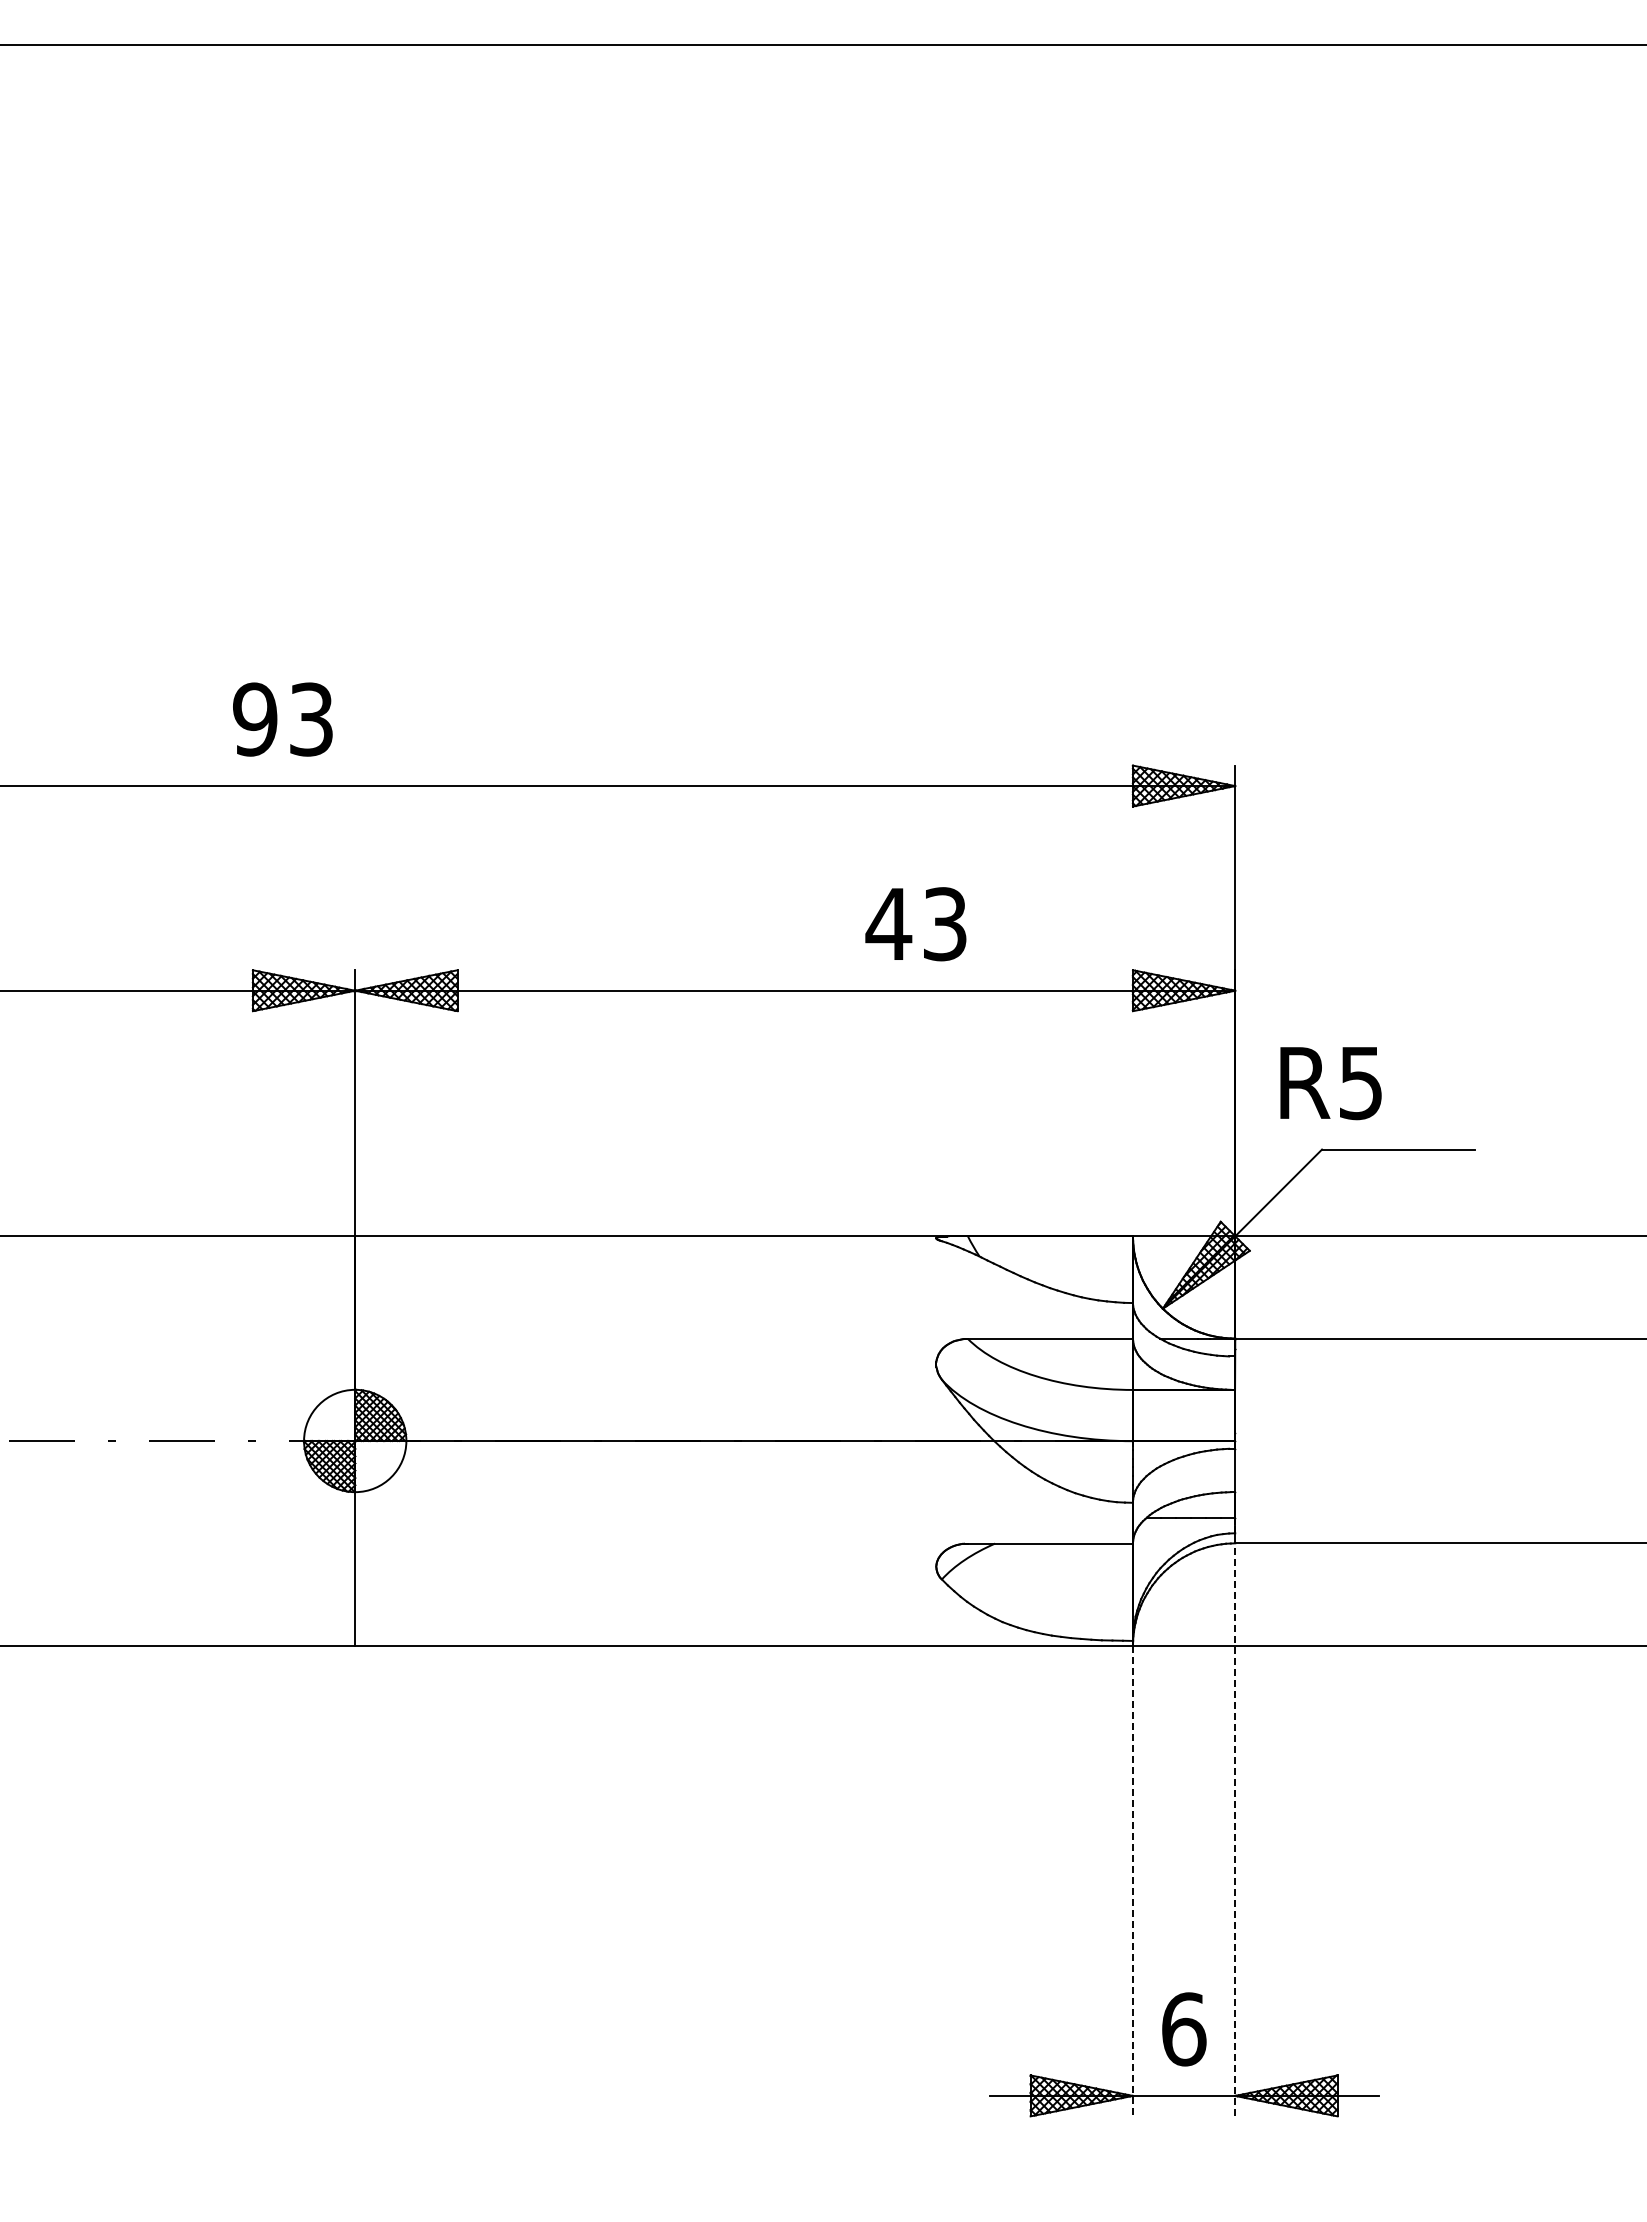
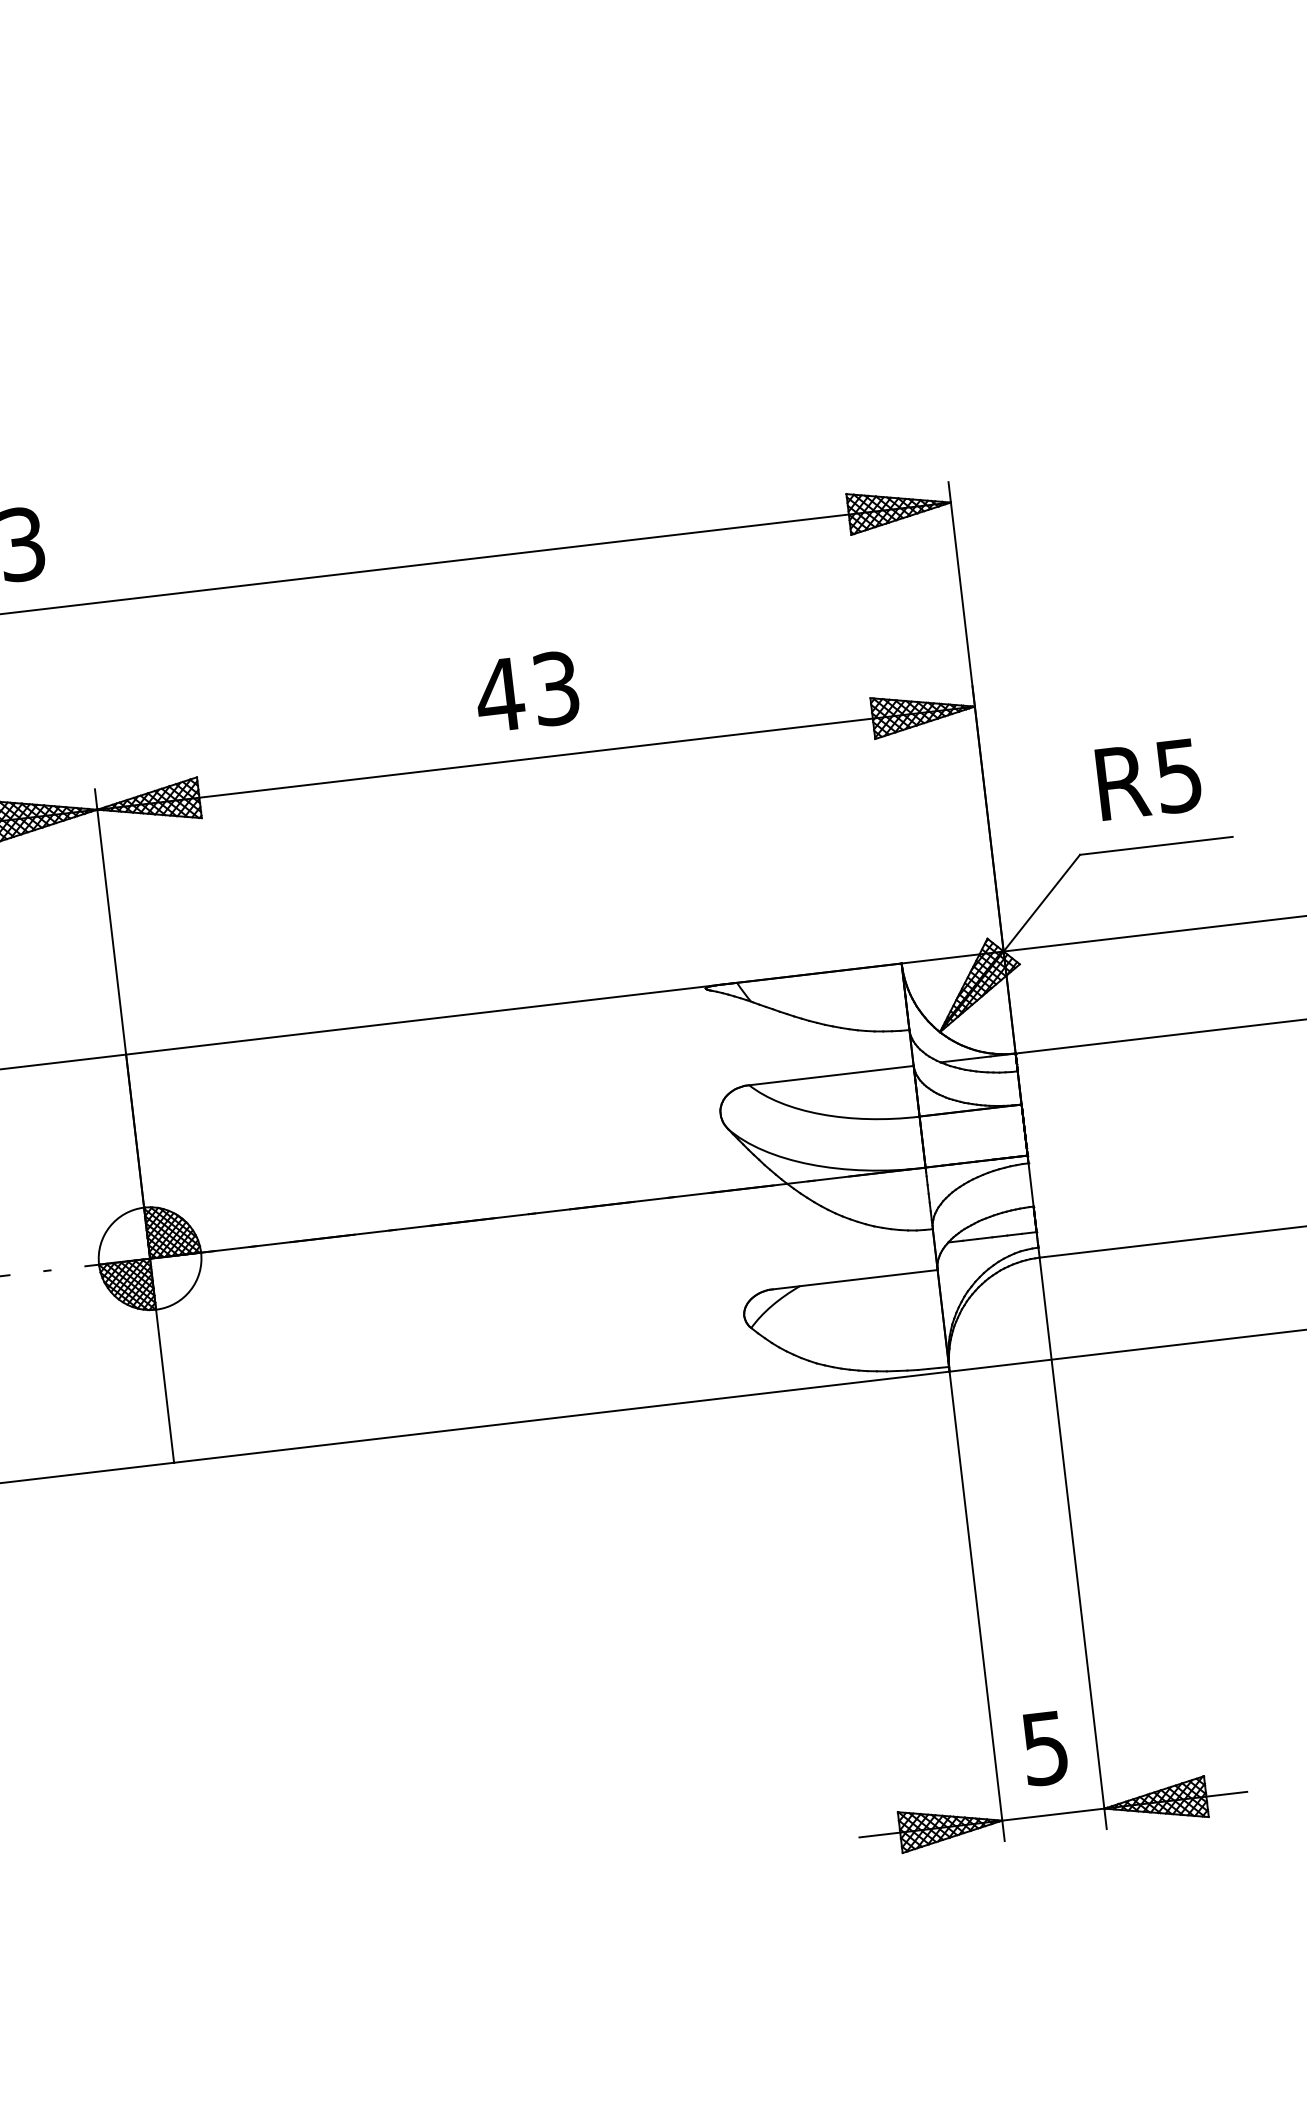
text: (915, 924) -> (526, 692), moved
text: (1330, 1083) -> (1148, 780), moved
line: (1235, 1829) -> (1073, 1542), dashed -> solid
line: (1132, 1881) -> (976, 1606), dashed -> solid
text: (1184, 2029) -> (1045, 1748), 6 -> 5

